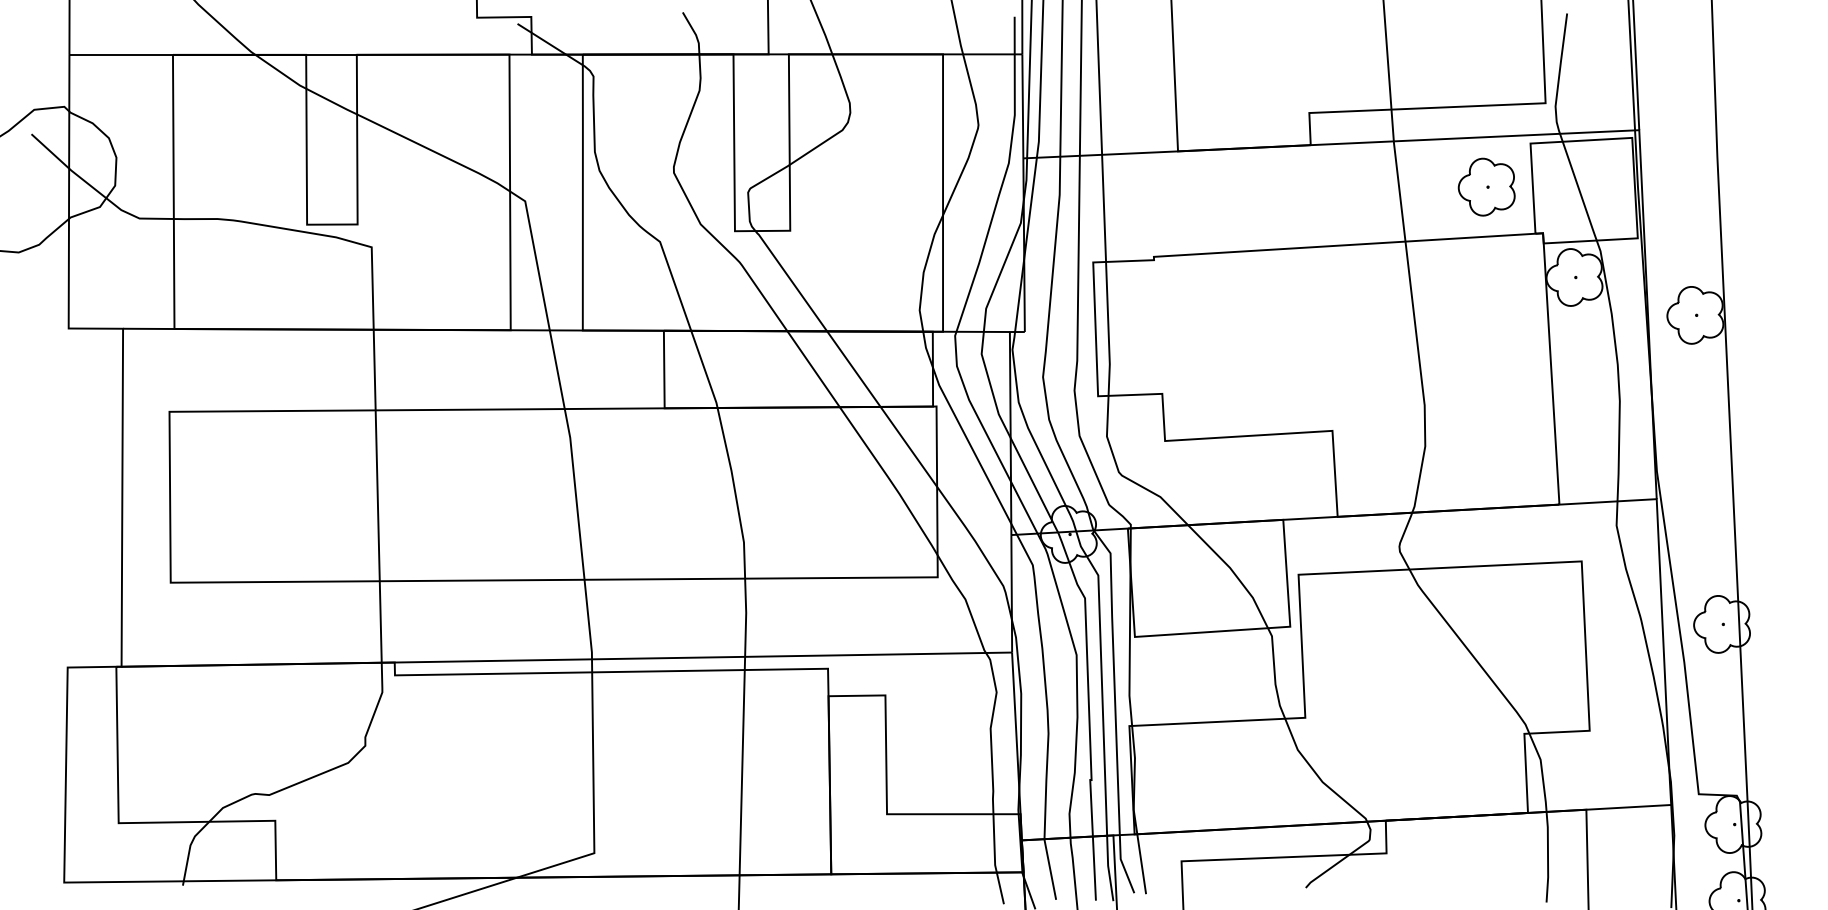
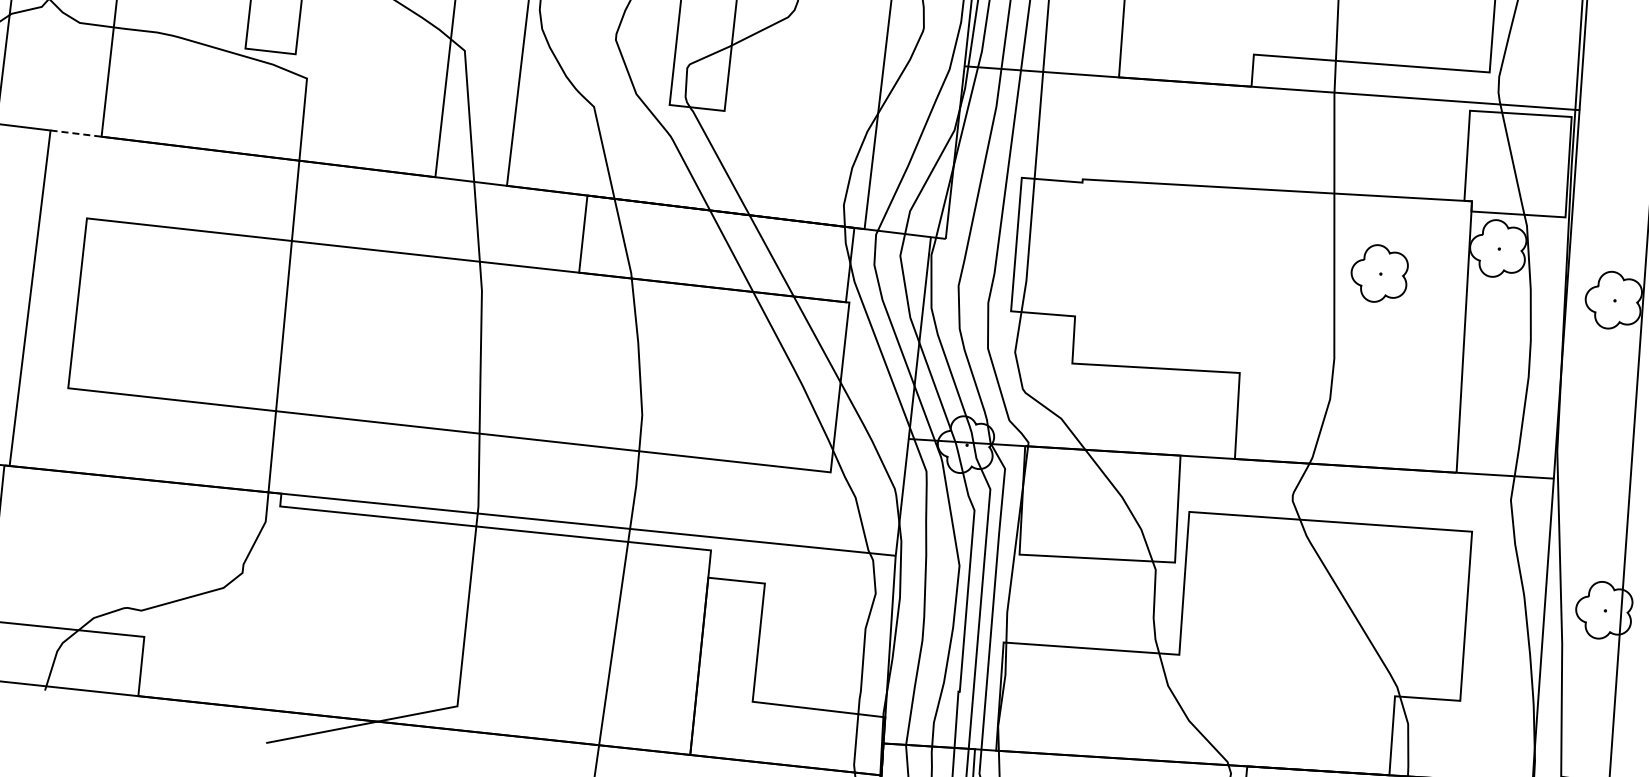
part: (1486, 186) -> (1379, 273), moved
line: (148, 328) -> (75, 133), solid -> dashed

